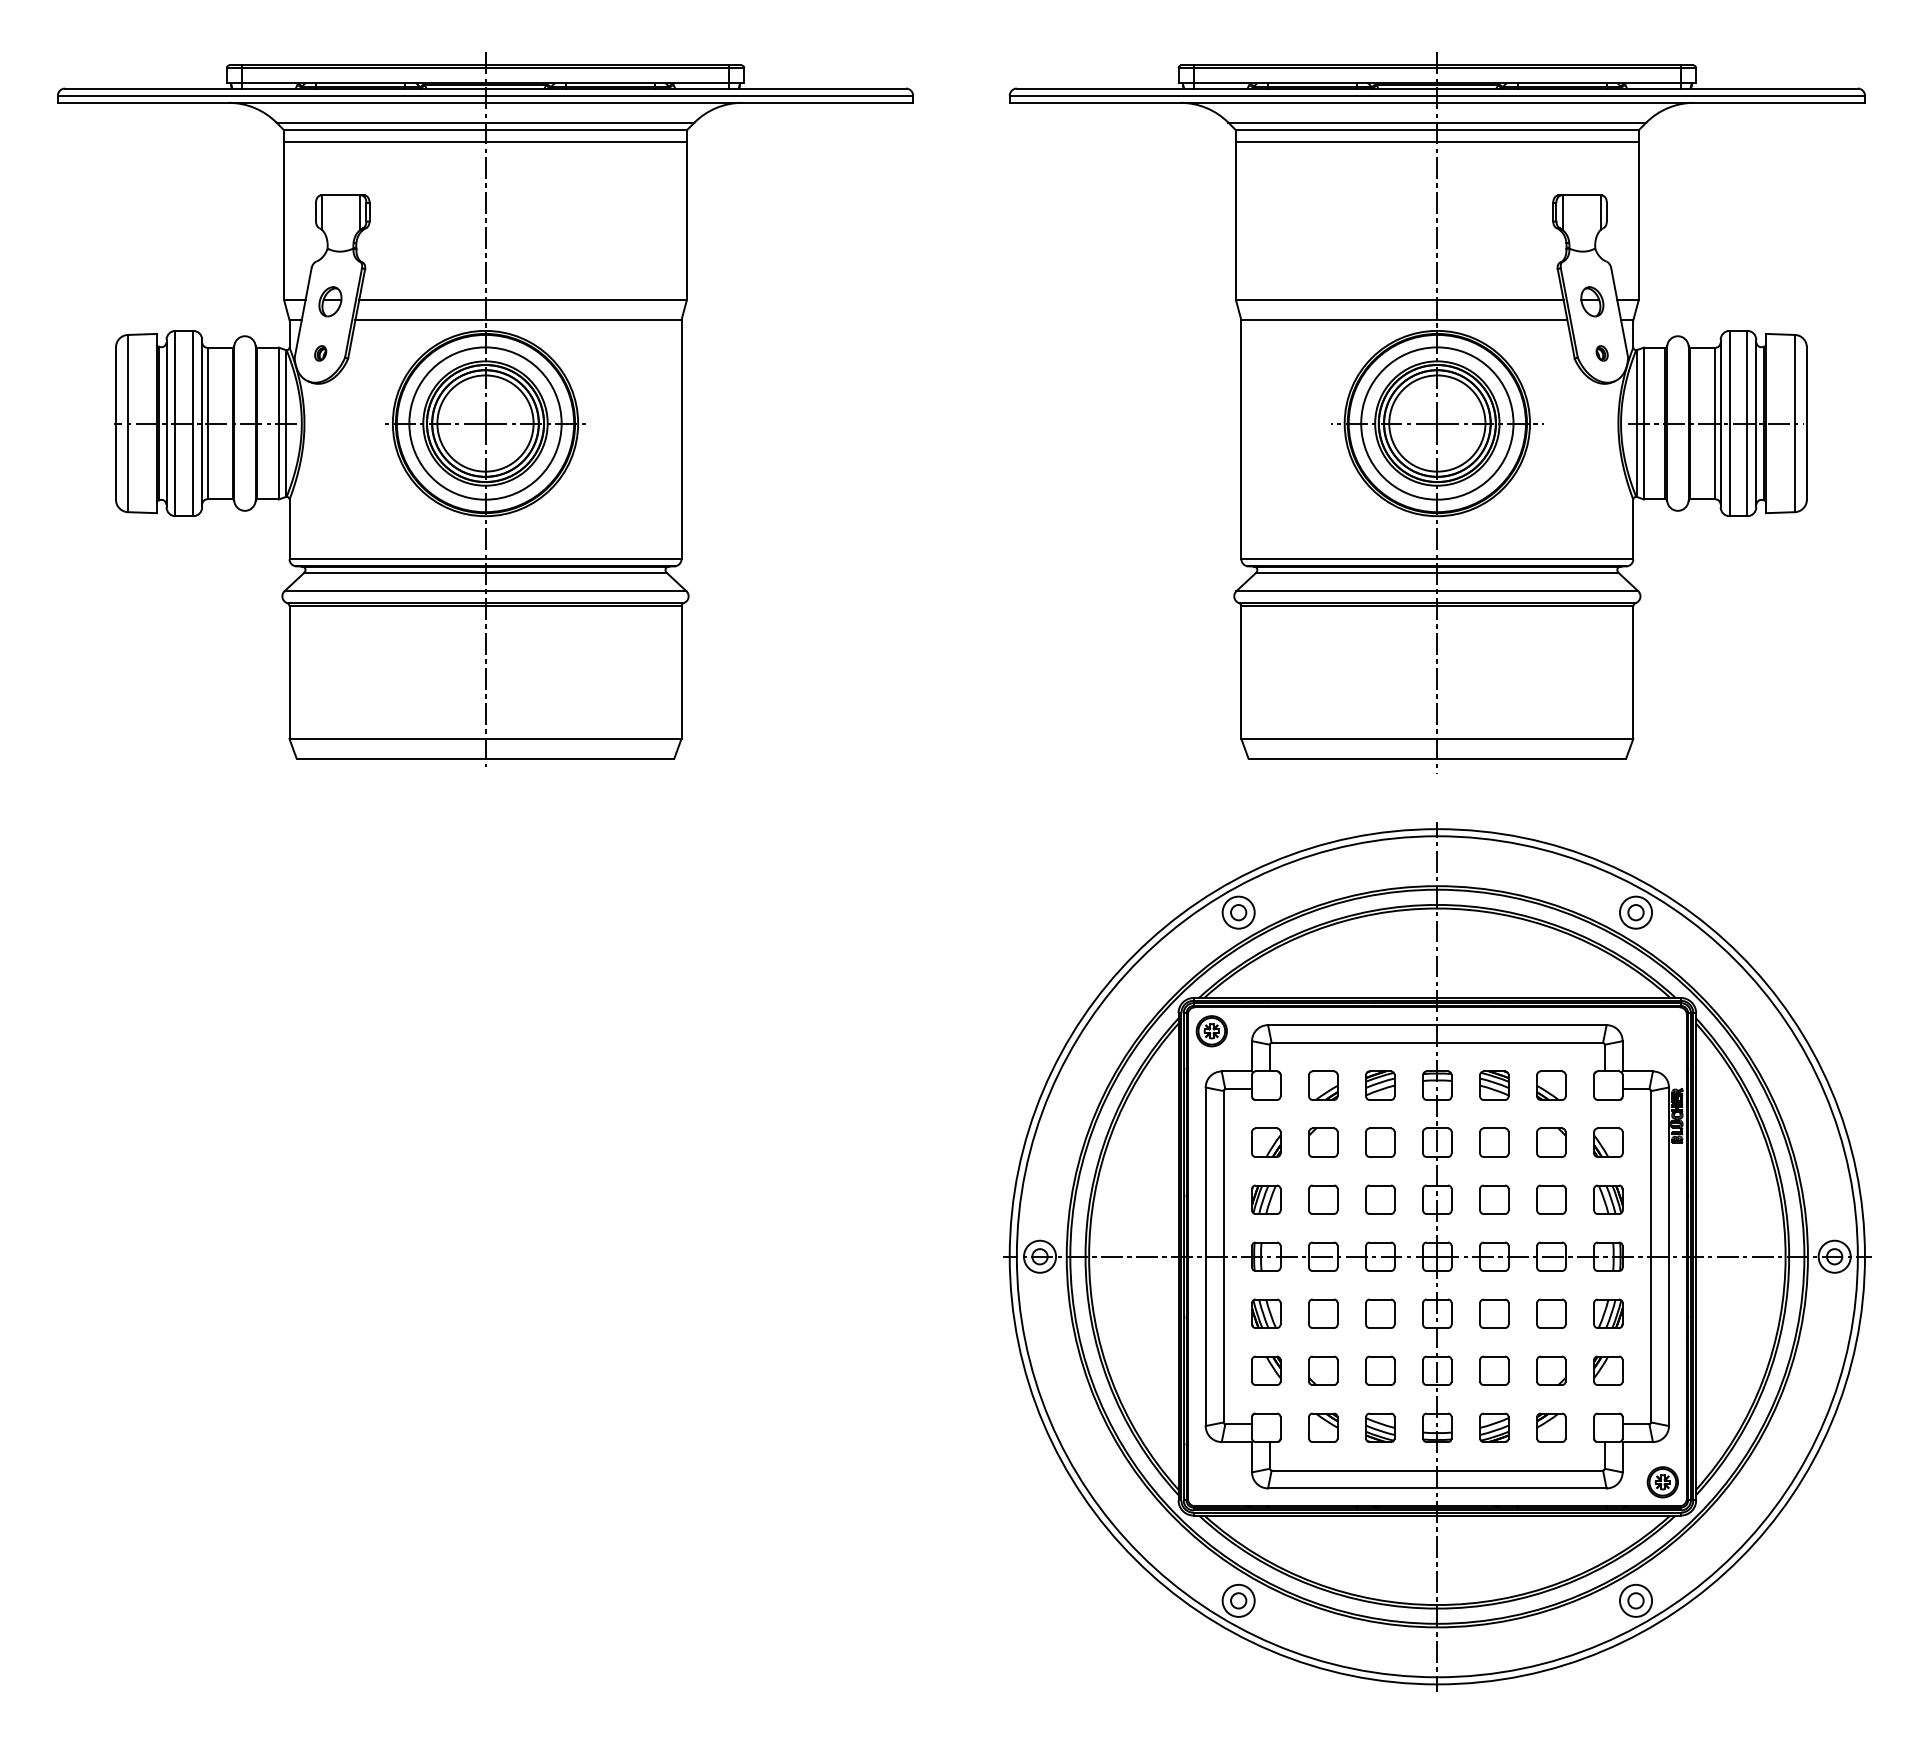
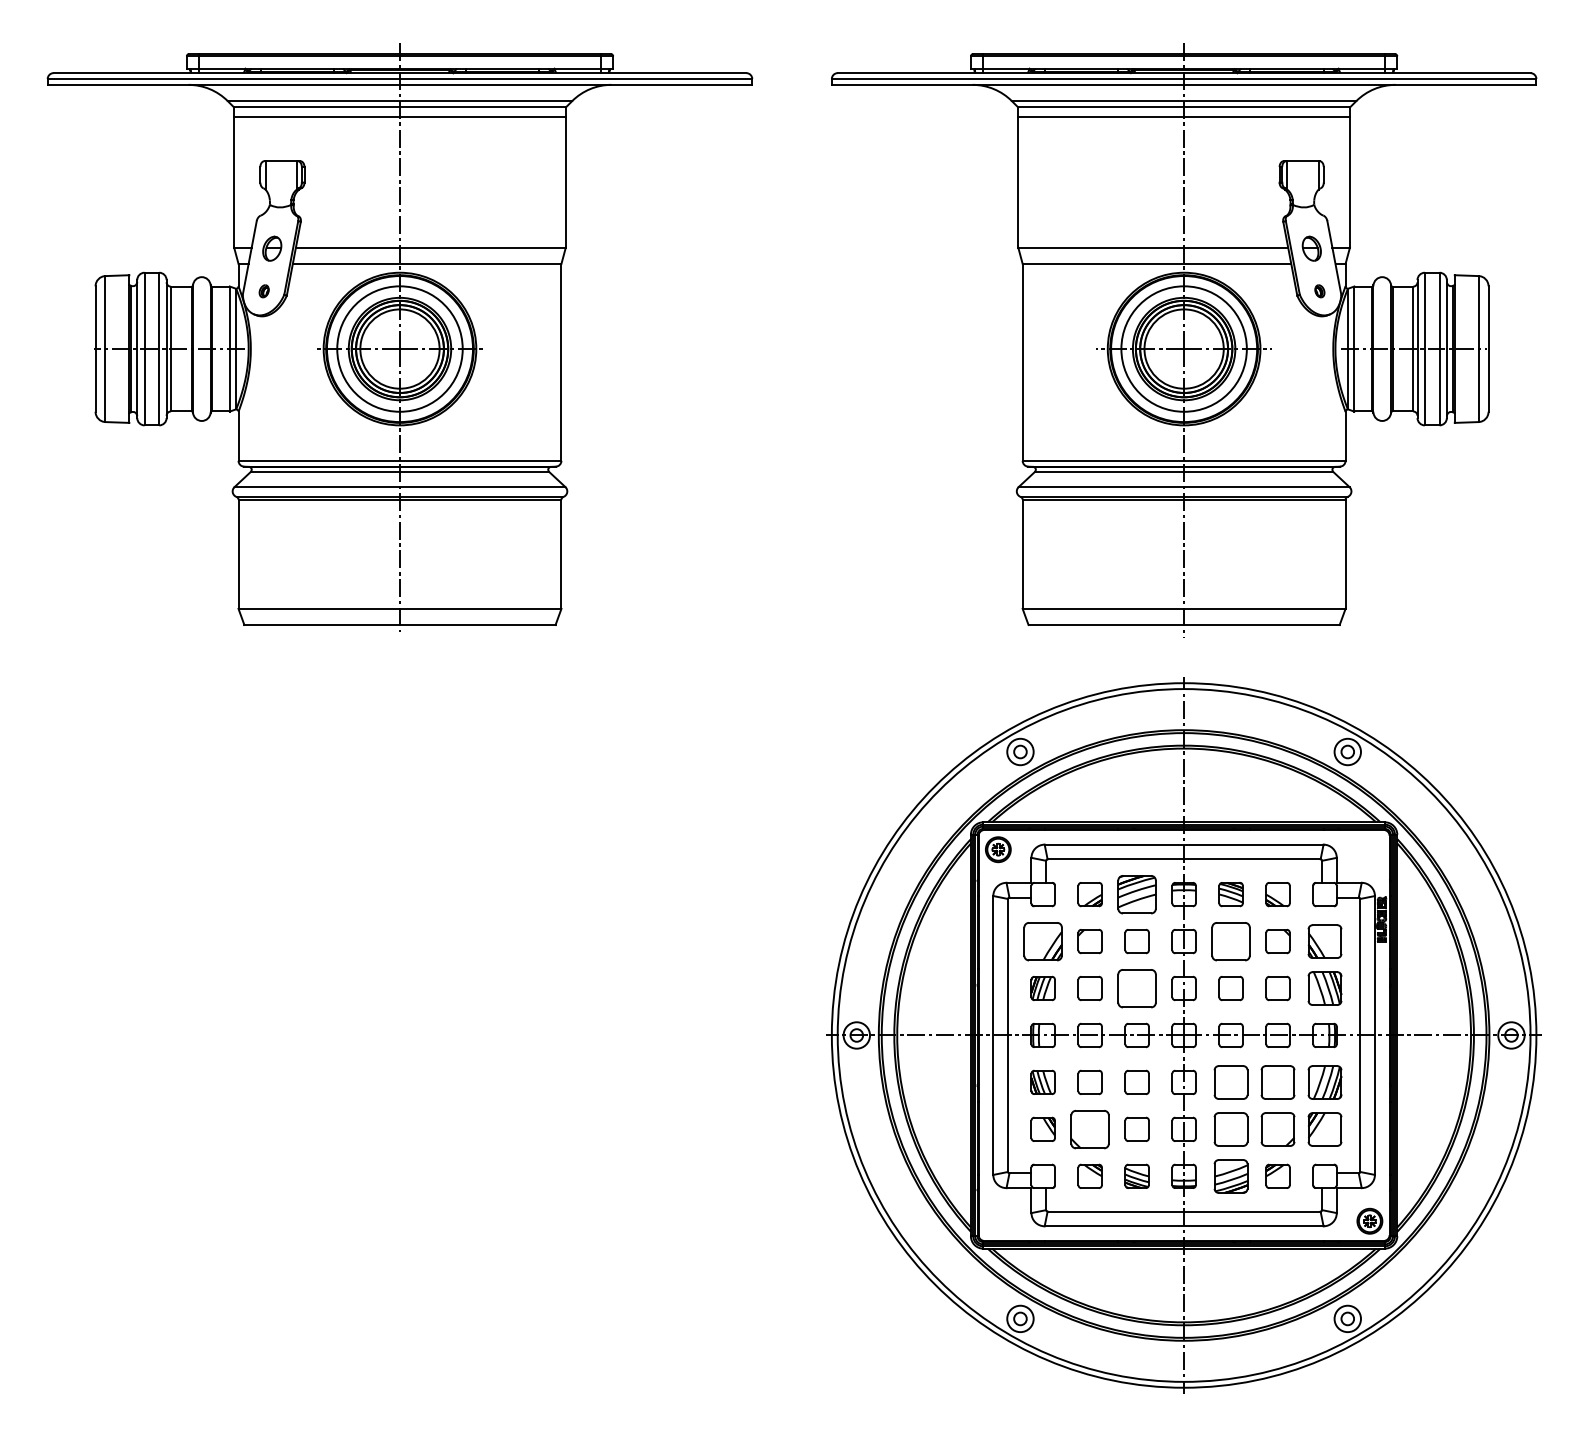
part: (1380, 1085) -> (1137, 894), size x1.6
part: (1266, 1142) -> (1043, 941), size x1.6
part: (1494, 1142) -> (1231, 941), size x1.6
part: (1608, 1142) -> (1325, 941), size x1.4
part: (1380, 1199) -> (1137, 988), size x1.6
part: (1608, 1199) -> (1325, 988), size x1.4
part: (1494, 1313) -> (1231, 1082), size x1.4
part: (1551, 1313) -> (1278, 1082), size x1.4
part: (1608, 1313) -> (1325, 1082), size x1.4
part: (1323, 1370) -> (1090, 1129), size x1.6
part: (1494, 1370) -> (1231, 1129), size x1.4
part: (1551, 1370) -> (1278, 1129), size x1.4
part: (1608, 1370) -> (1325, 1129), size x1.4
part: (1494, 1427) -> (1231, 1176), size x1.4

